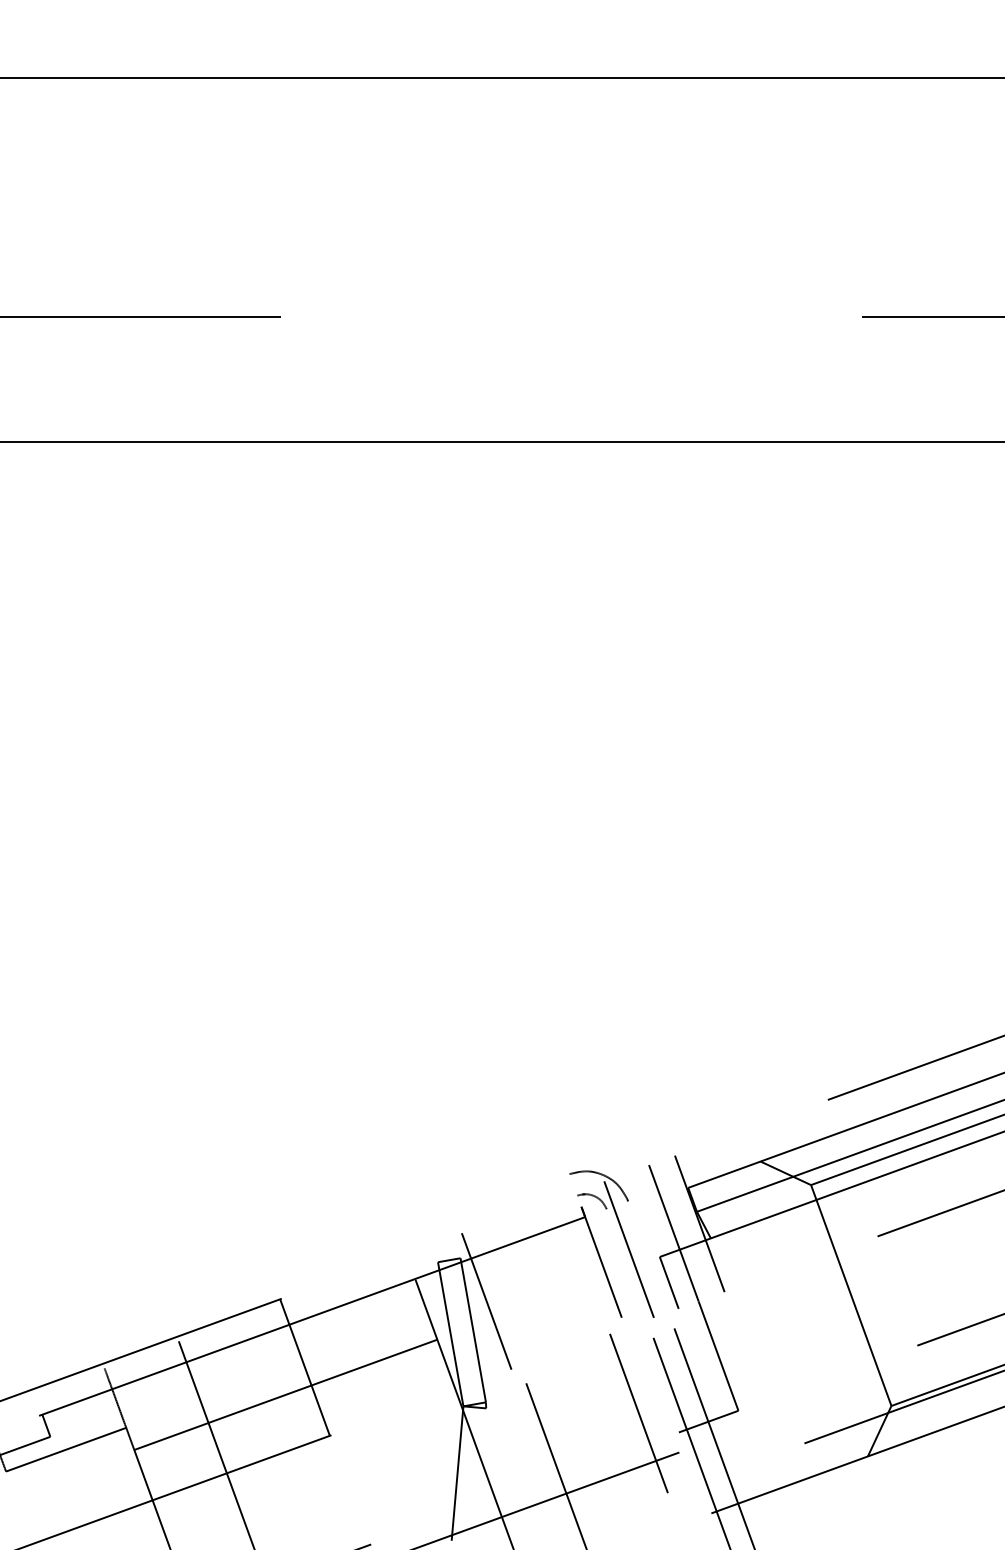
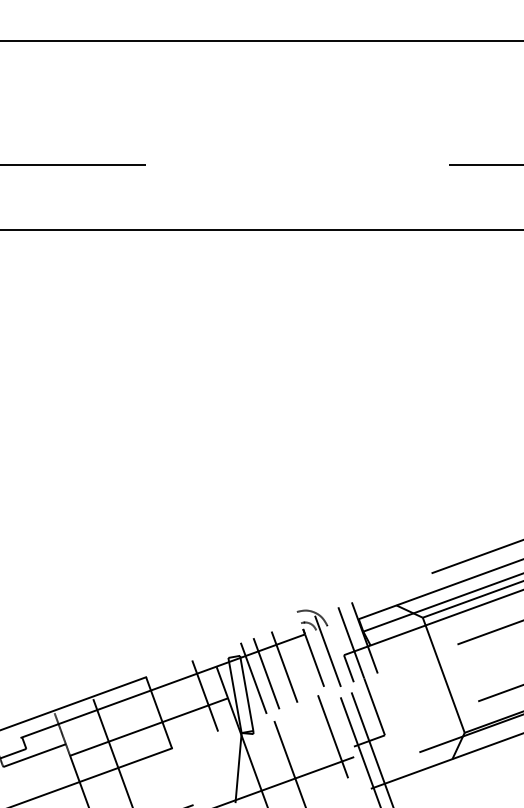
line: (545, 1278) -> (284, 666), added
line: (511, 1292) -> (266, 673), added
line: (394, 1334) -> (205, 695), added

